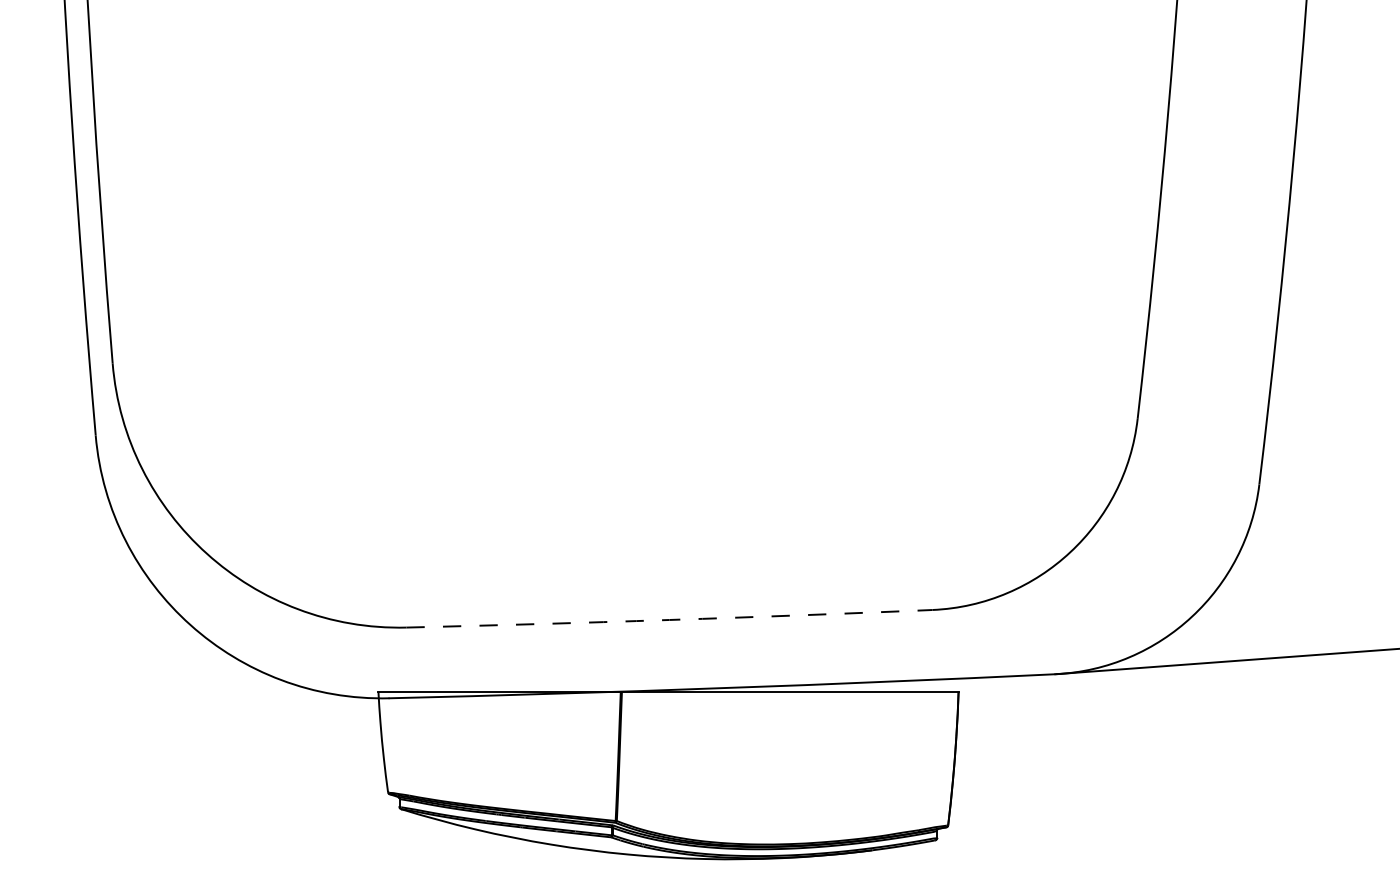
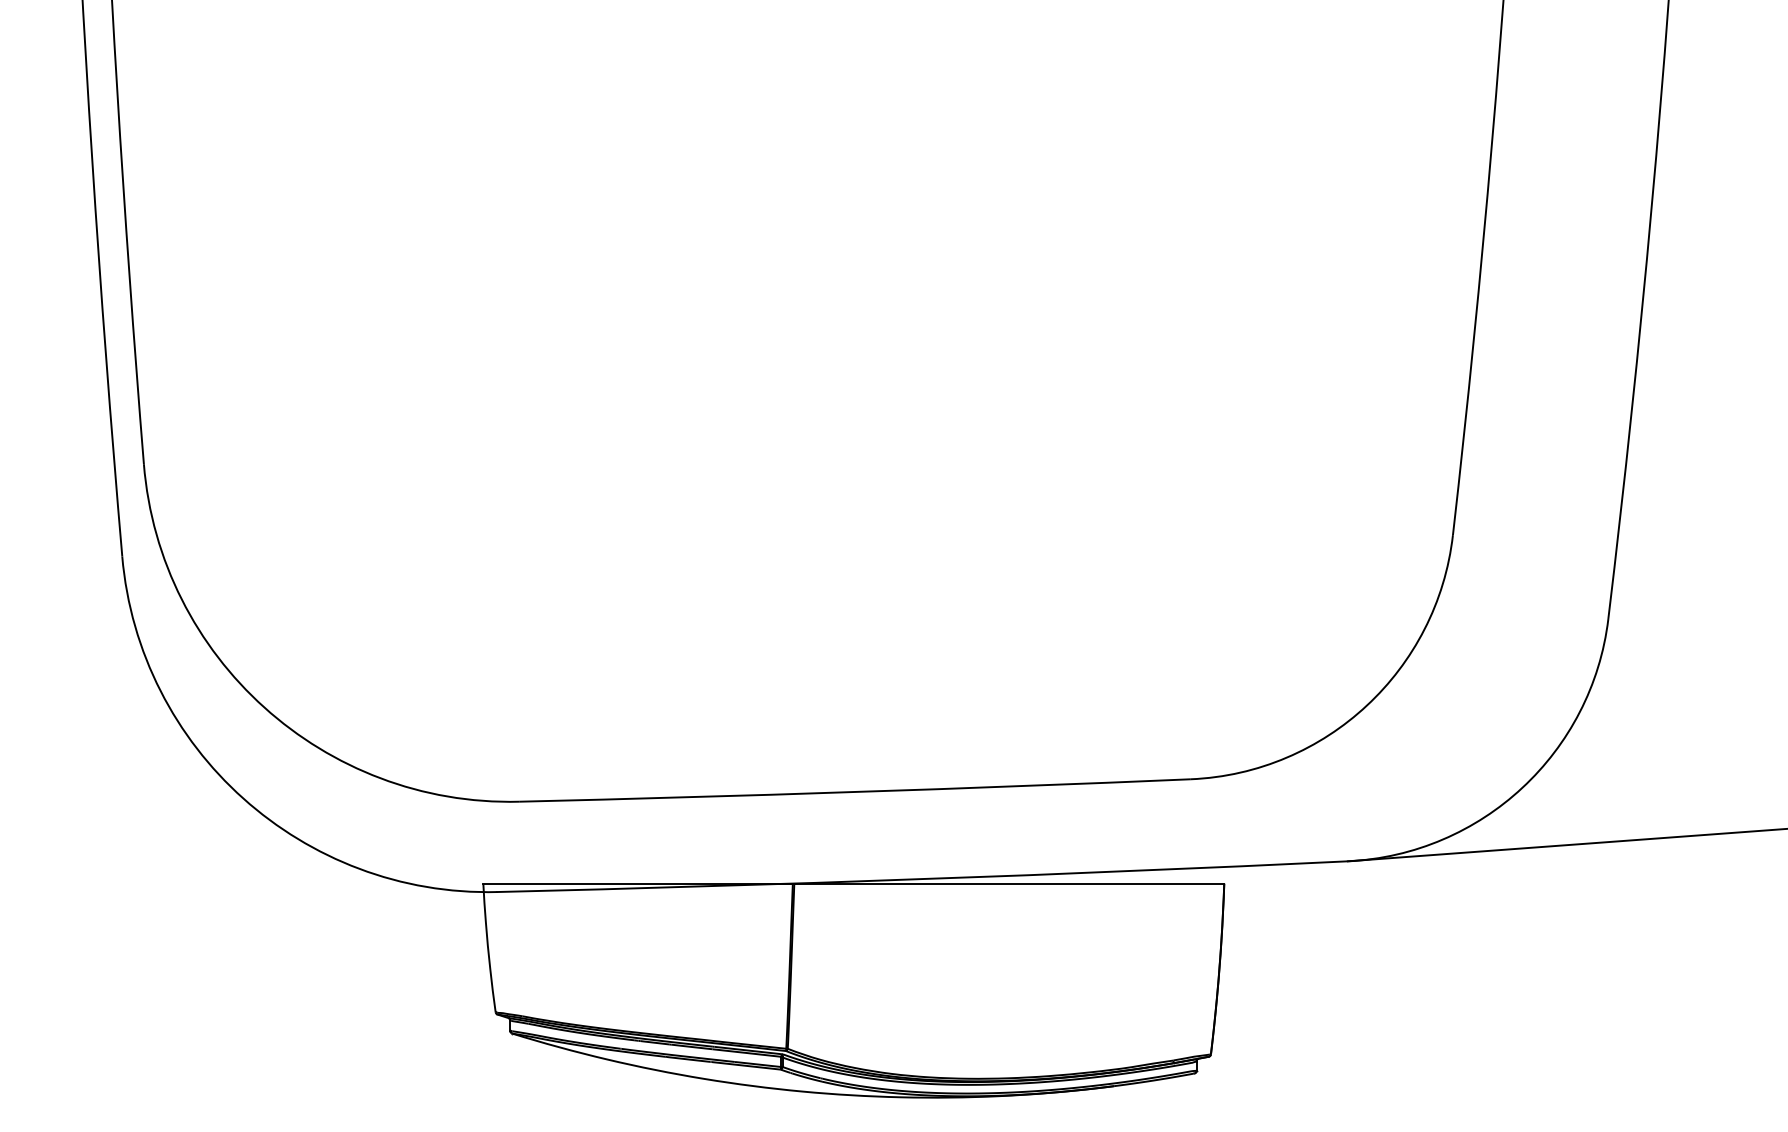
arc: (669, 619) -> (855, 791), dashed -> solid

